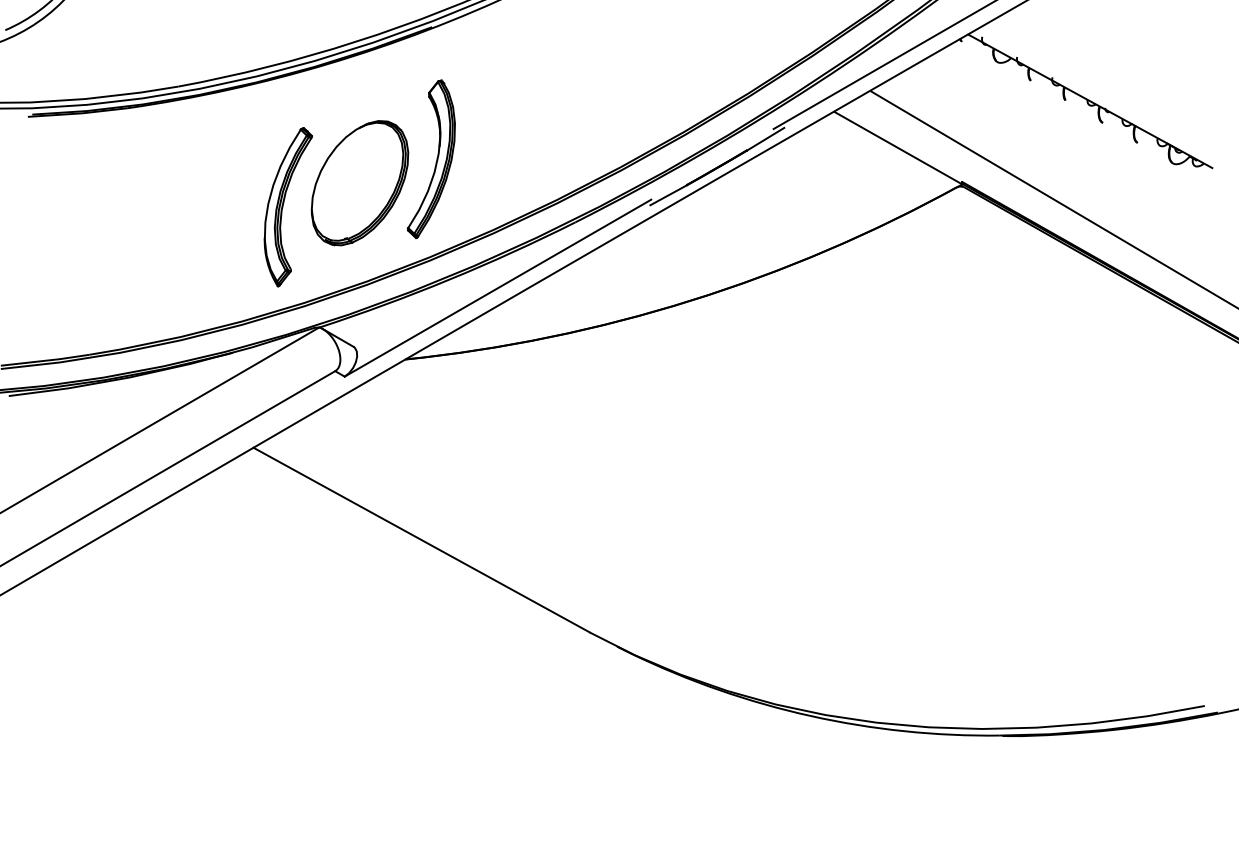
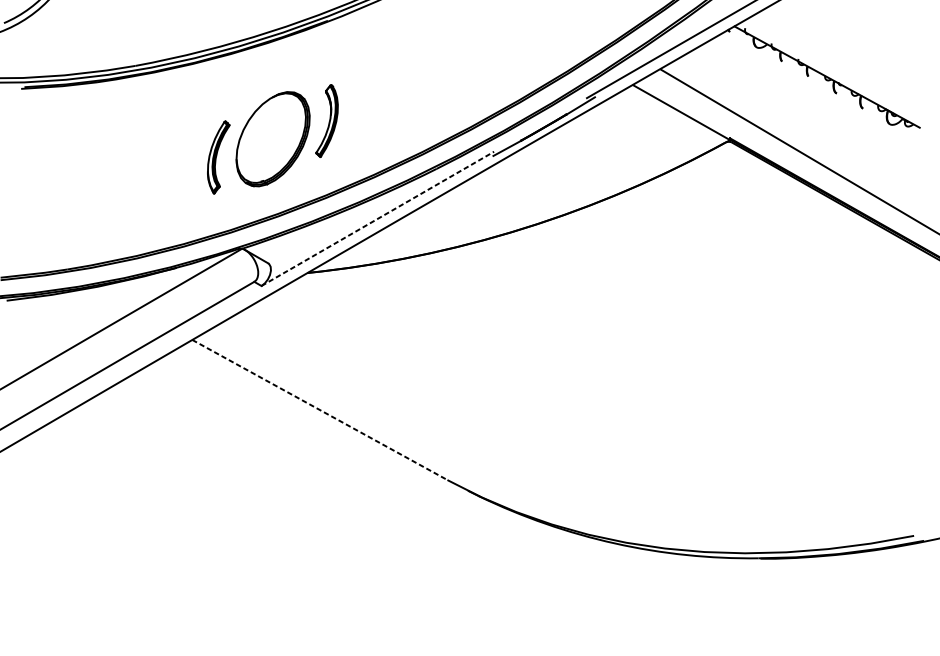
part: (430, 159) -> (326, 121), size x0.6
part: (287, 207) -> (218, 157), size x0.6
line: (498, 288) -> (378, 219), solid -> dashed
line: (421, 540) -> (319, 410), solid -> dashed

